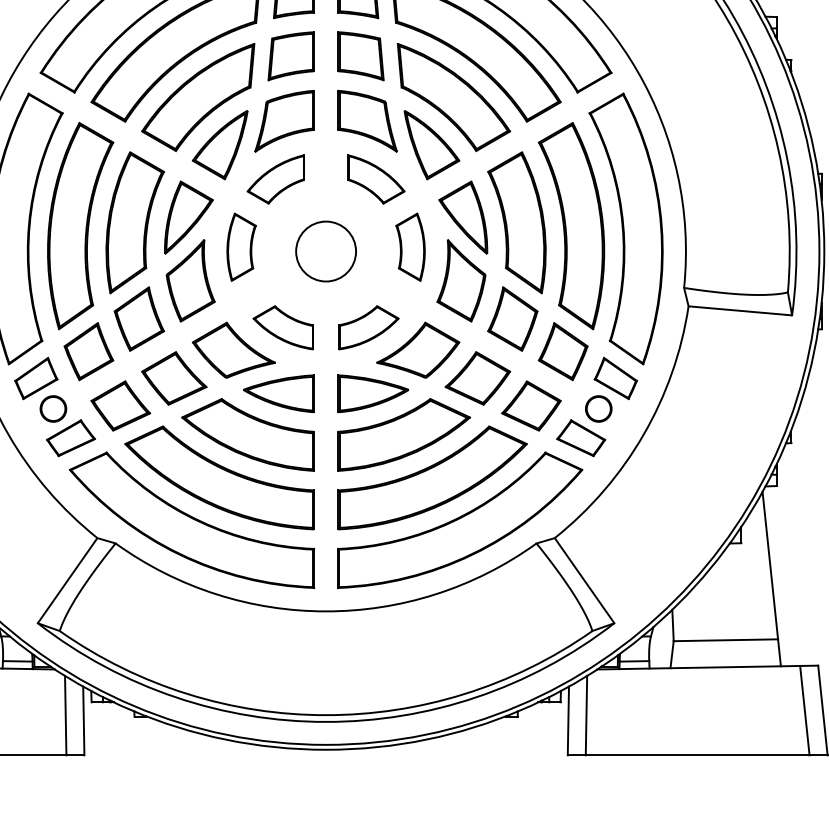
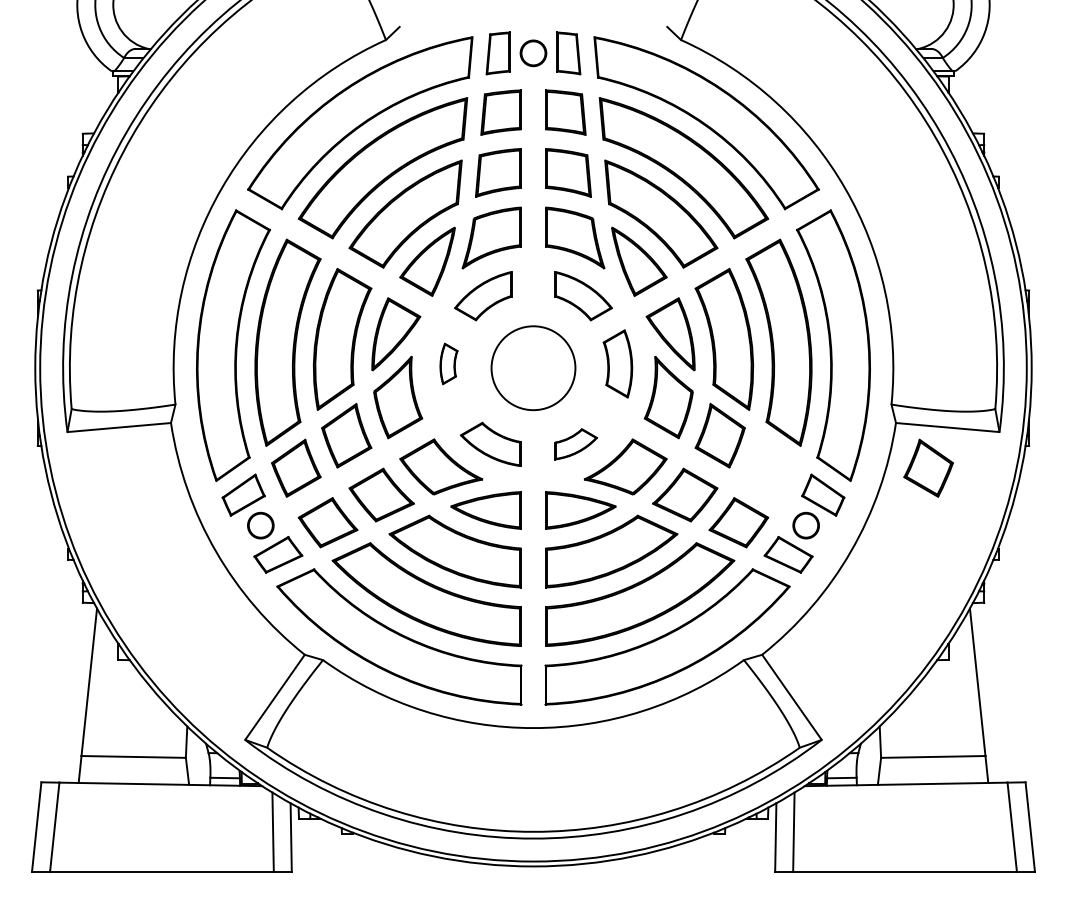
part: (241, 246) -> (448, 363), size x0.6
circle: (326, 251) -> (533, 368), size x1.4
part: (368, 326) -> (575, 443), size x0.7
part: (563, 350) -> (928, 467), moved

